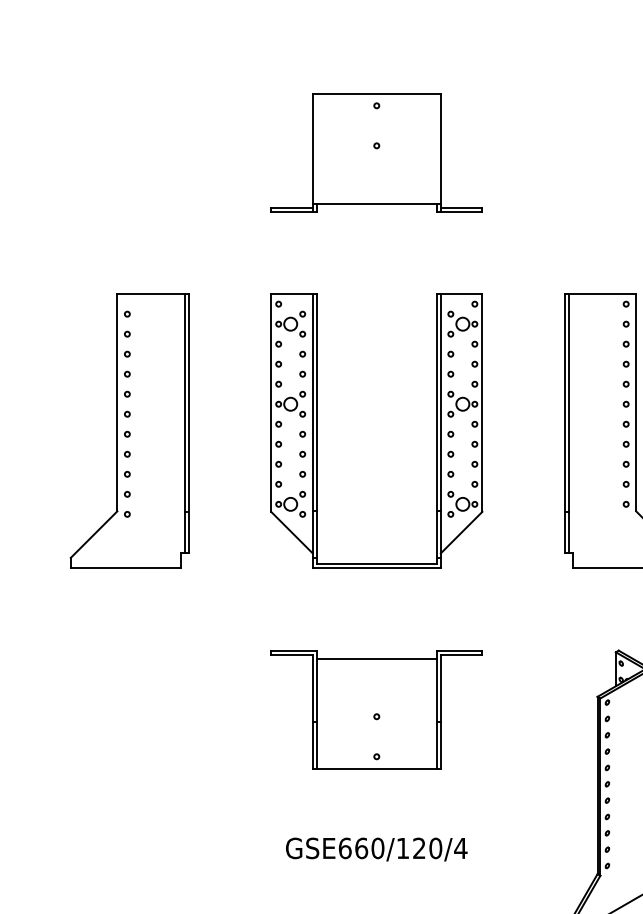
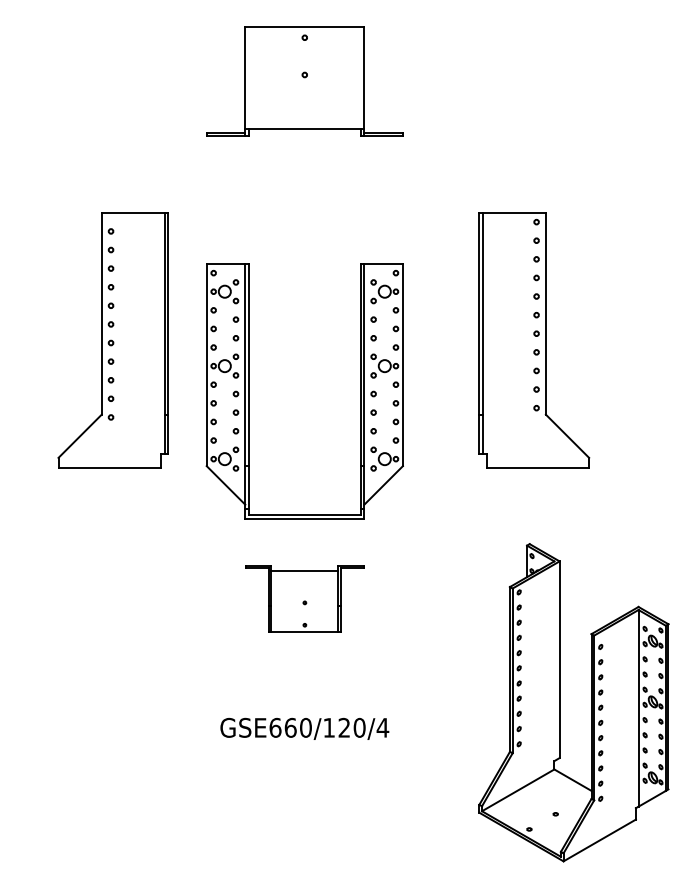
part: (128, 431) -> (112, 340), moved
part: (317, 431) -> (249, 391), moved
part: (376, 709) -> (304, 598), size x0.6

